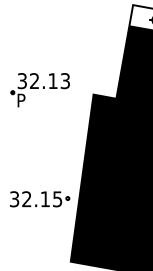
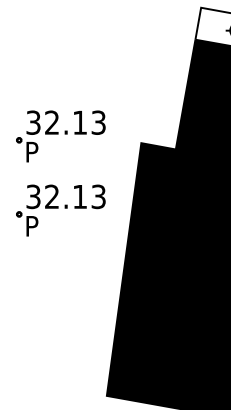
part: (39, 139) -> (59, 211), added
part: (40, 199) -> (61, 301), removed

